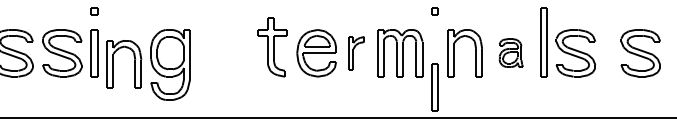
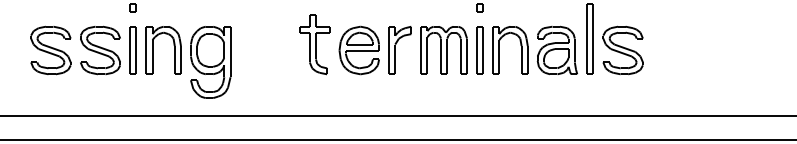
part: (510, 52) -> (556, 49), size x1.67
part: (356, 53) -> (399, 50), size x1.43
part: (640, 53) -> (688, 50), removed
part: (114, 64) -> (153, 50), moved
part: (434, 87) -> (479, 50), moved

